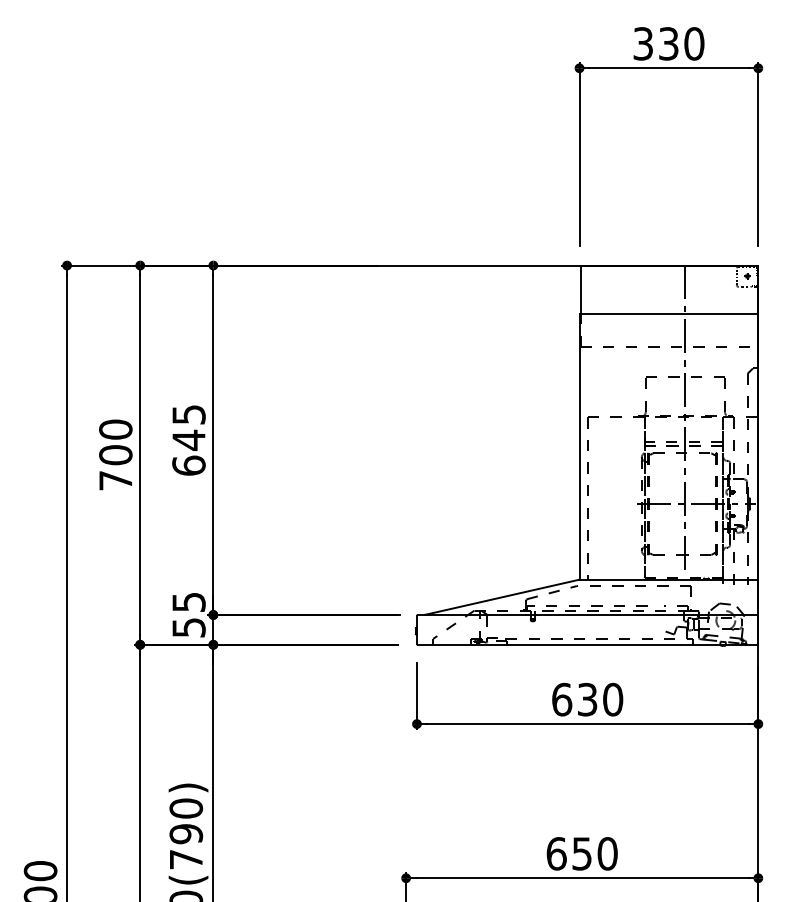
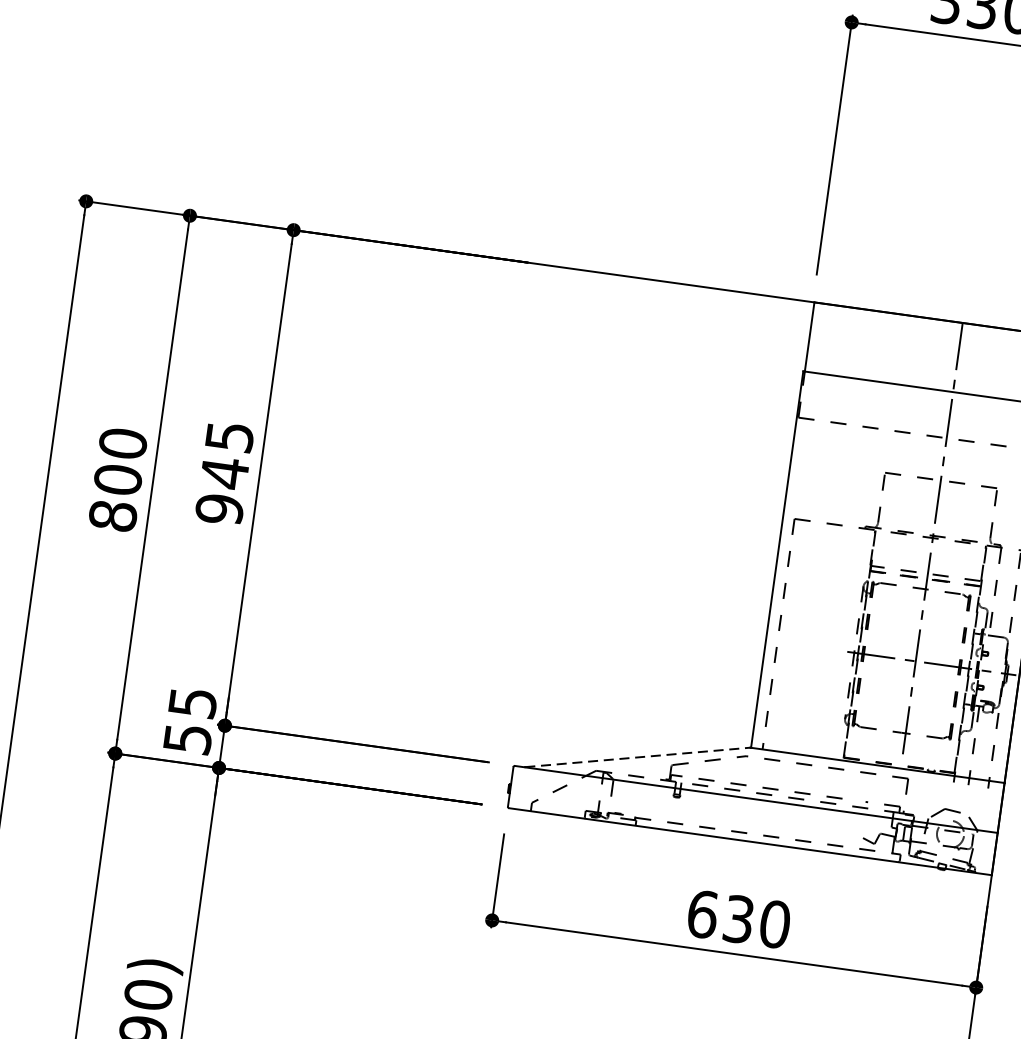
text: (188, 465) -> (219, 508), 645 -> 945
text: (115, 480) -> (112, 515), 700 -> 800
line: (502, 597) -> (638, 757), solid -> dashed

